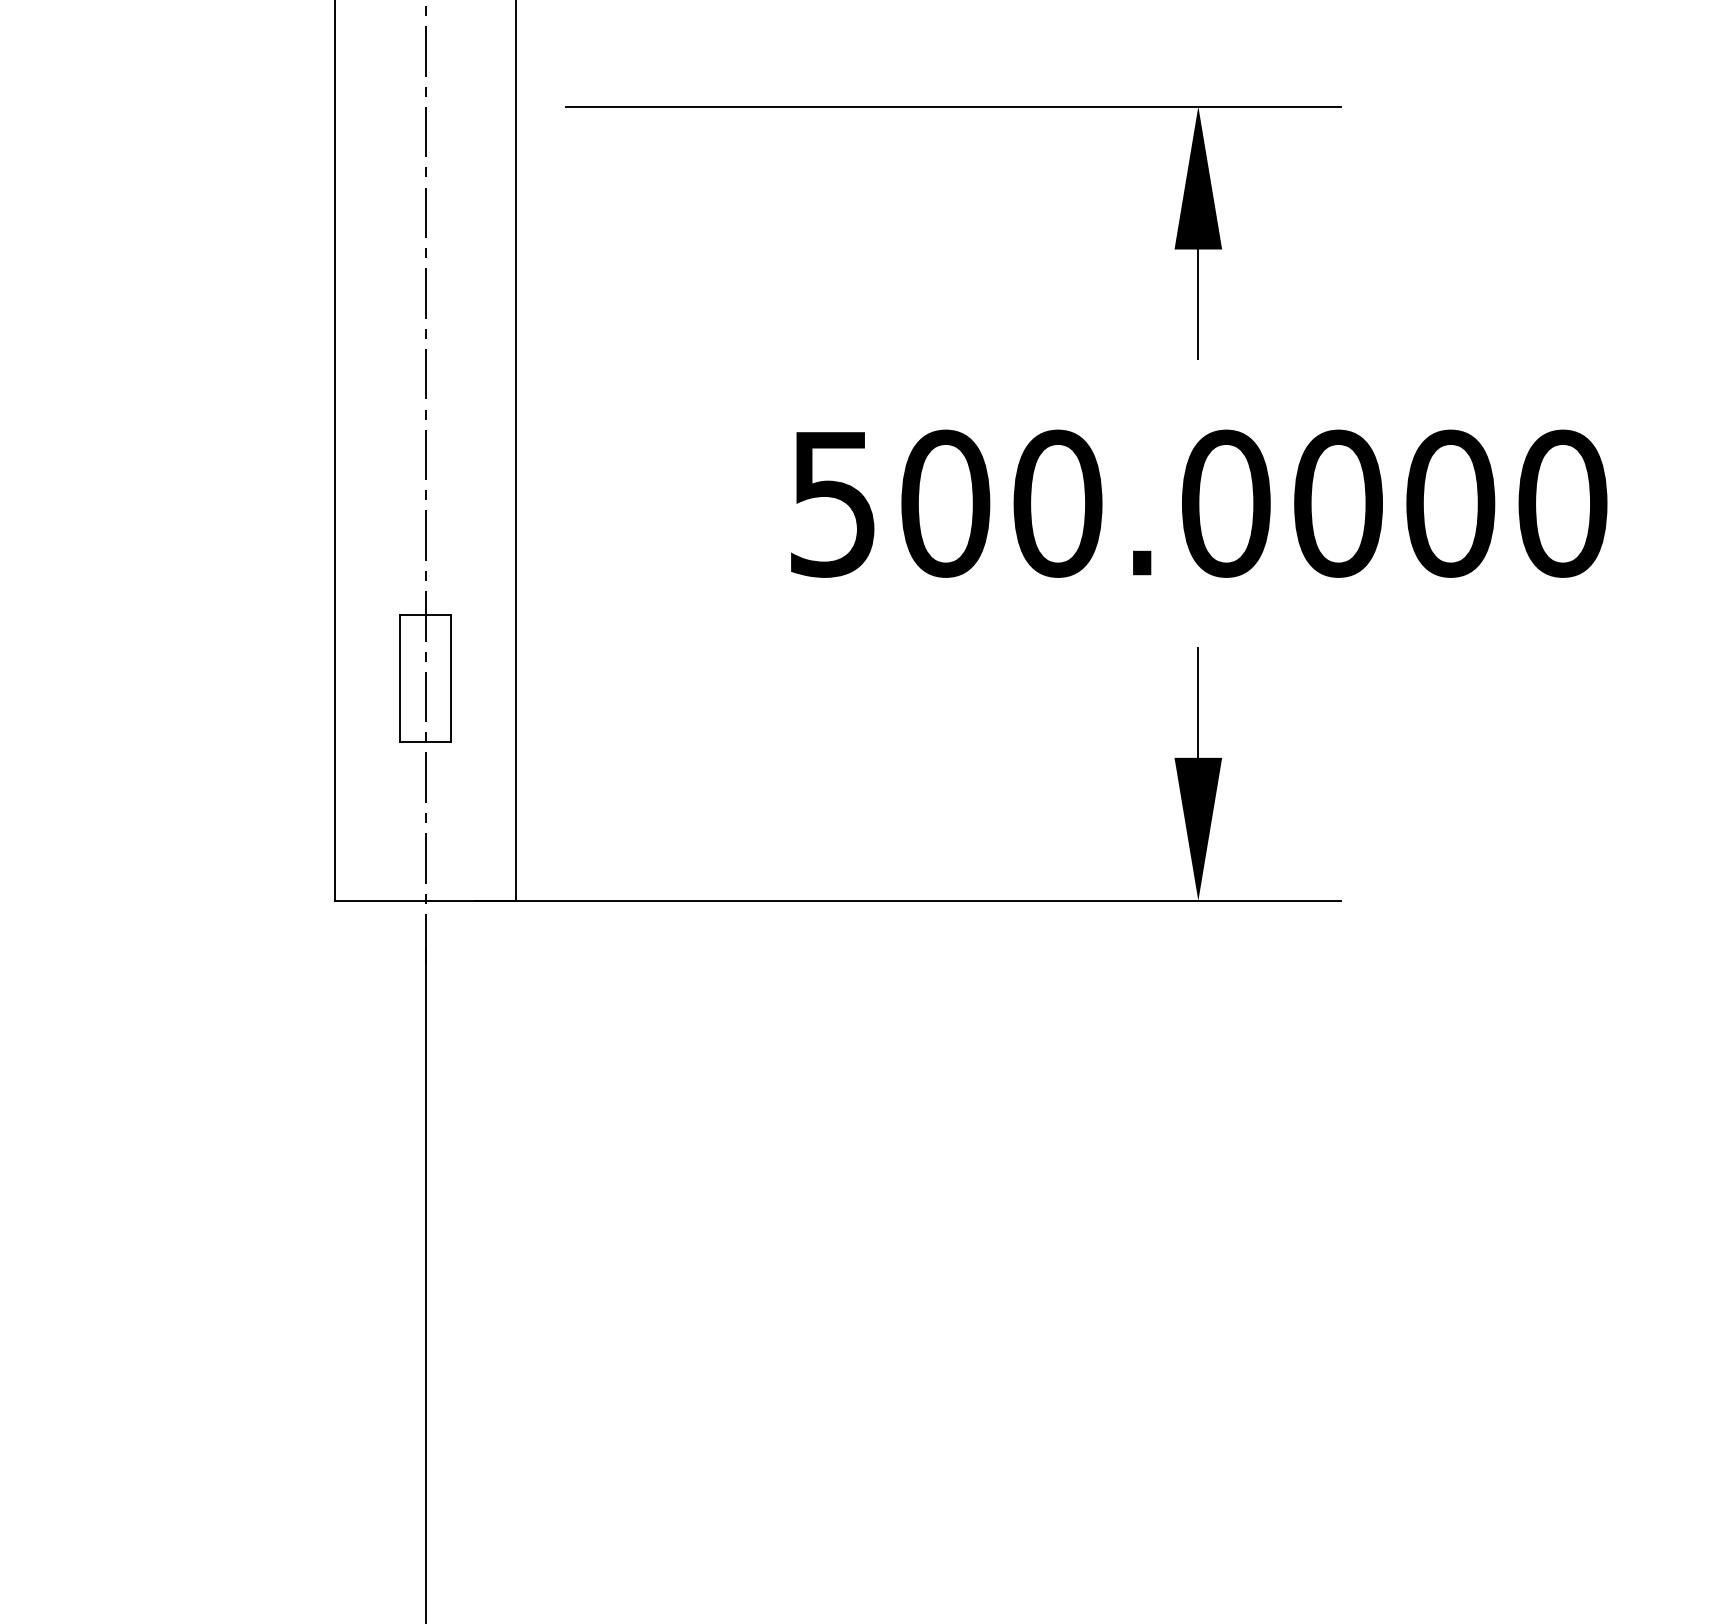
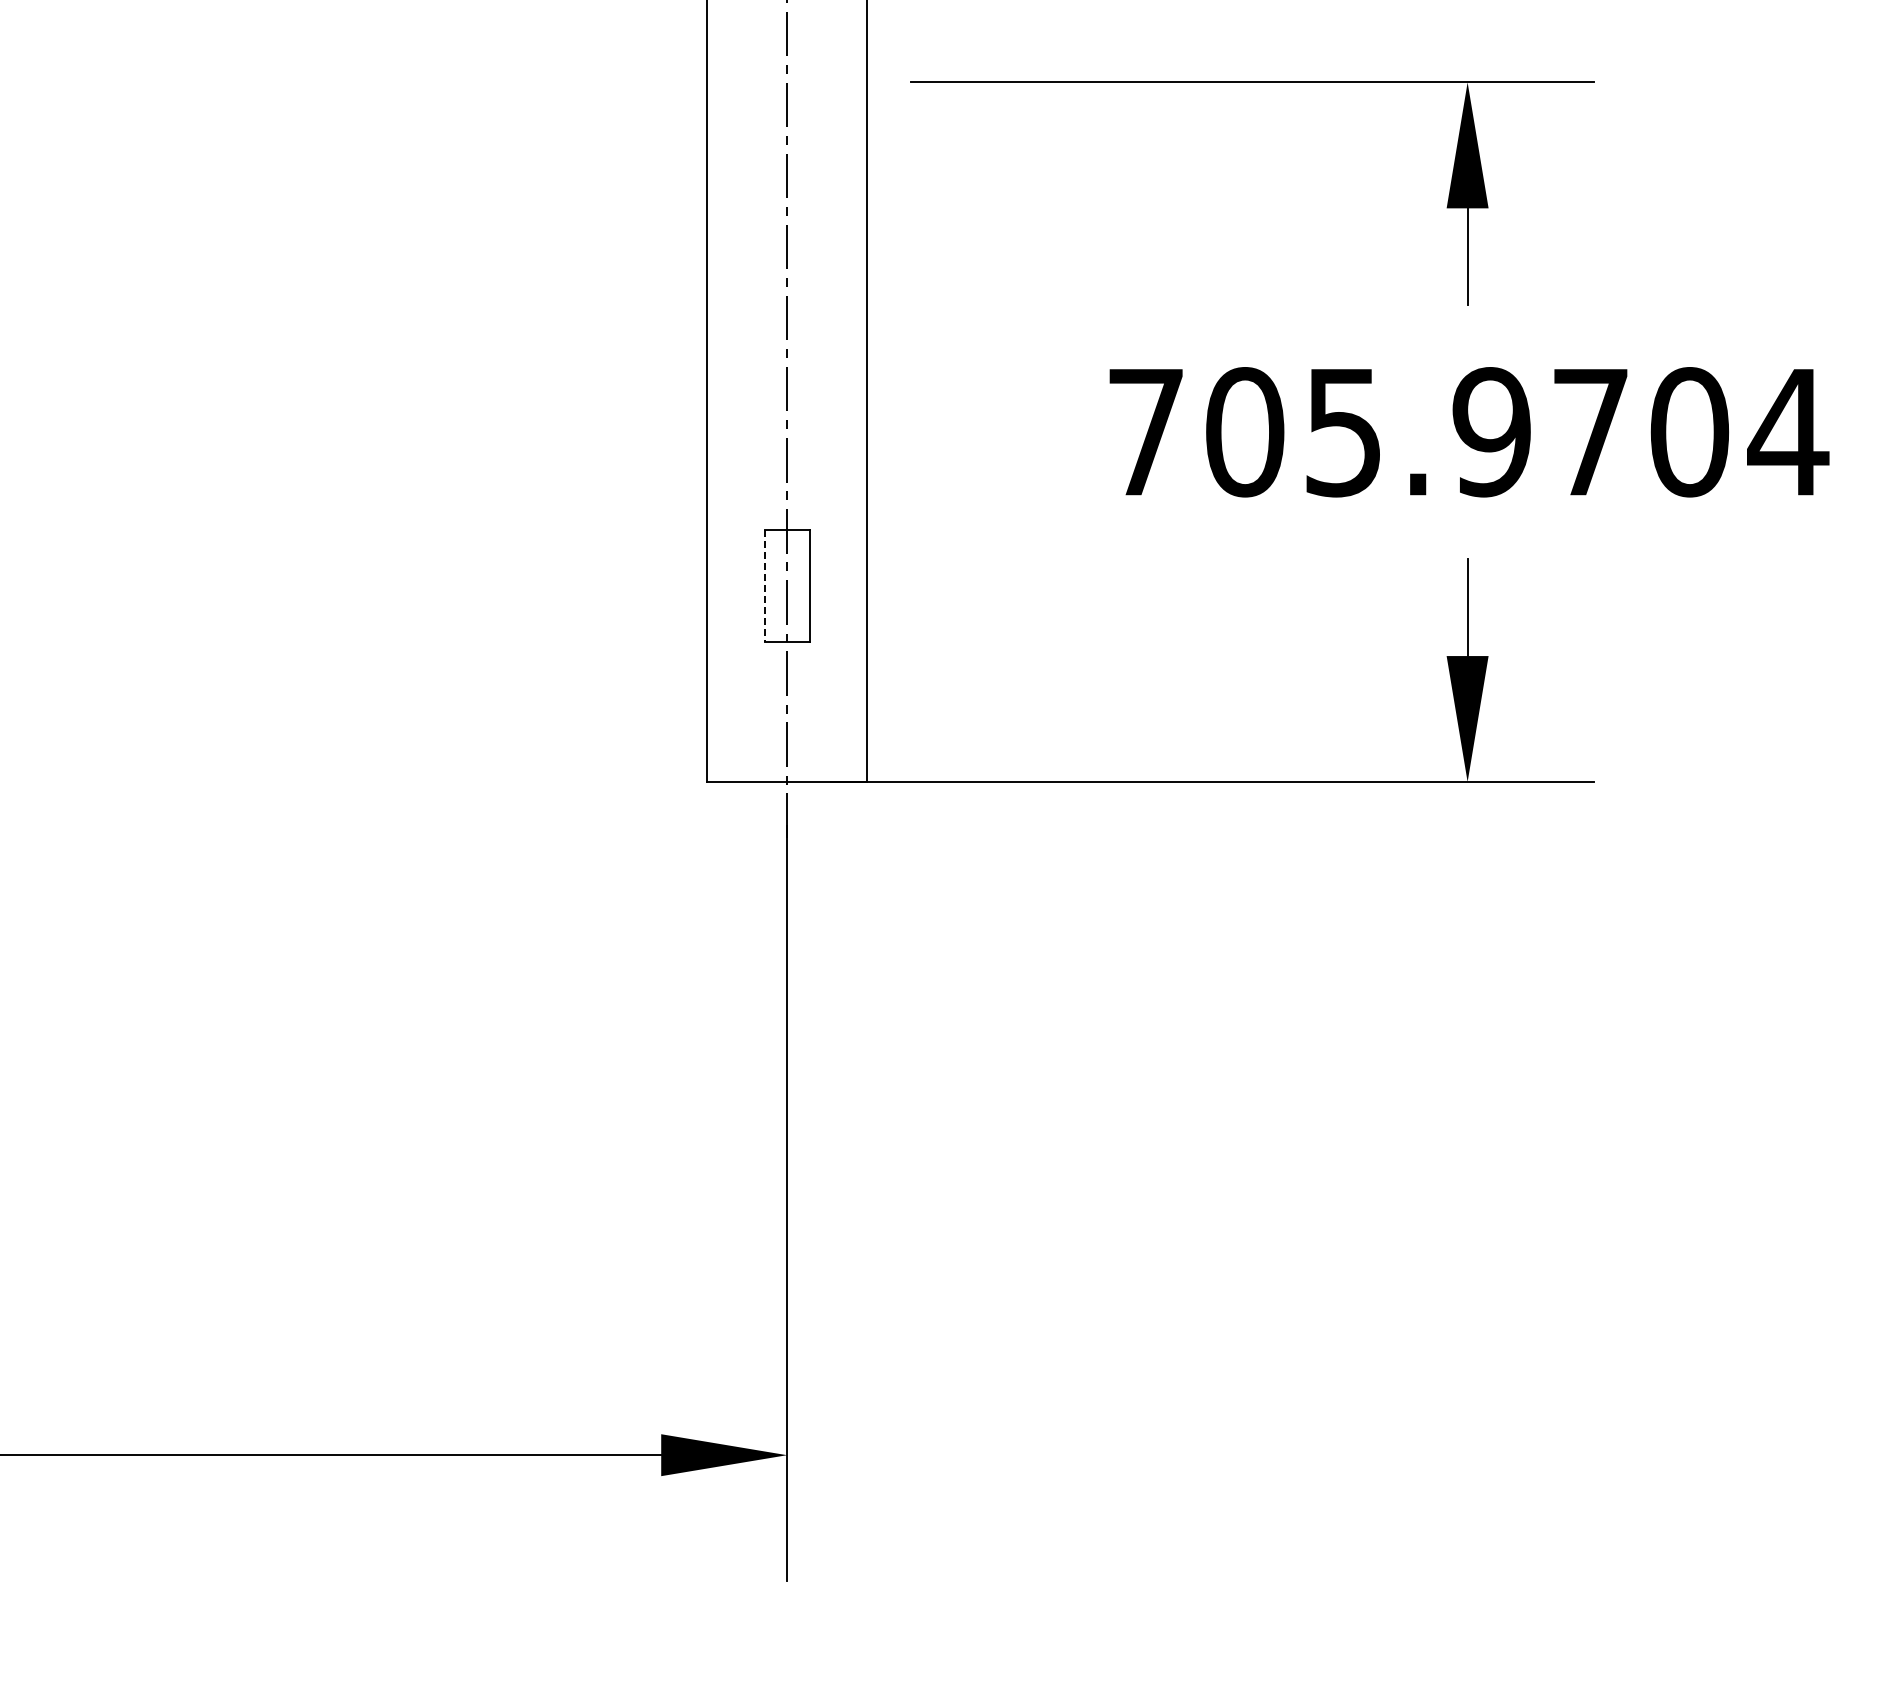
text: (1200, 504) -> (1469, 432), 500.0000 -> 705.9704
line: (399, 678) -> (764, 586), solid -> dashed

